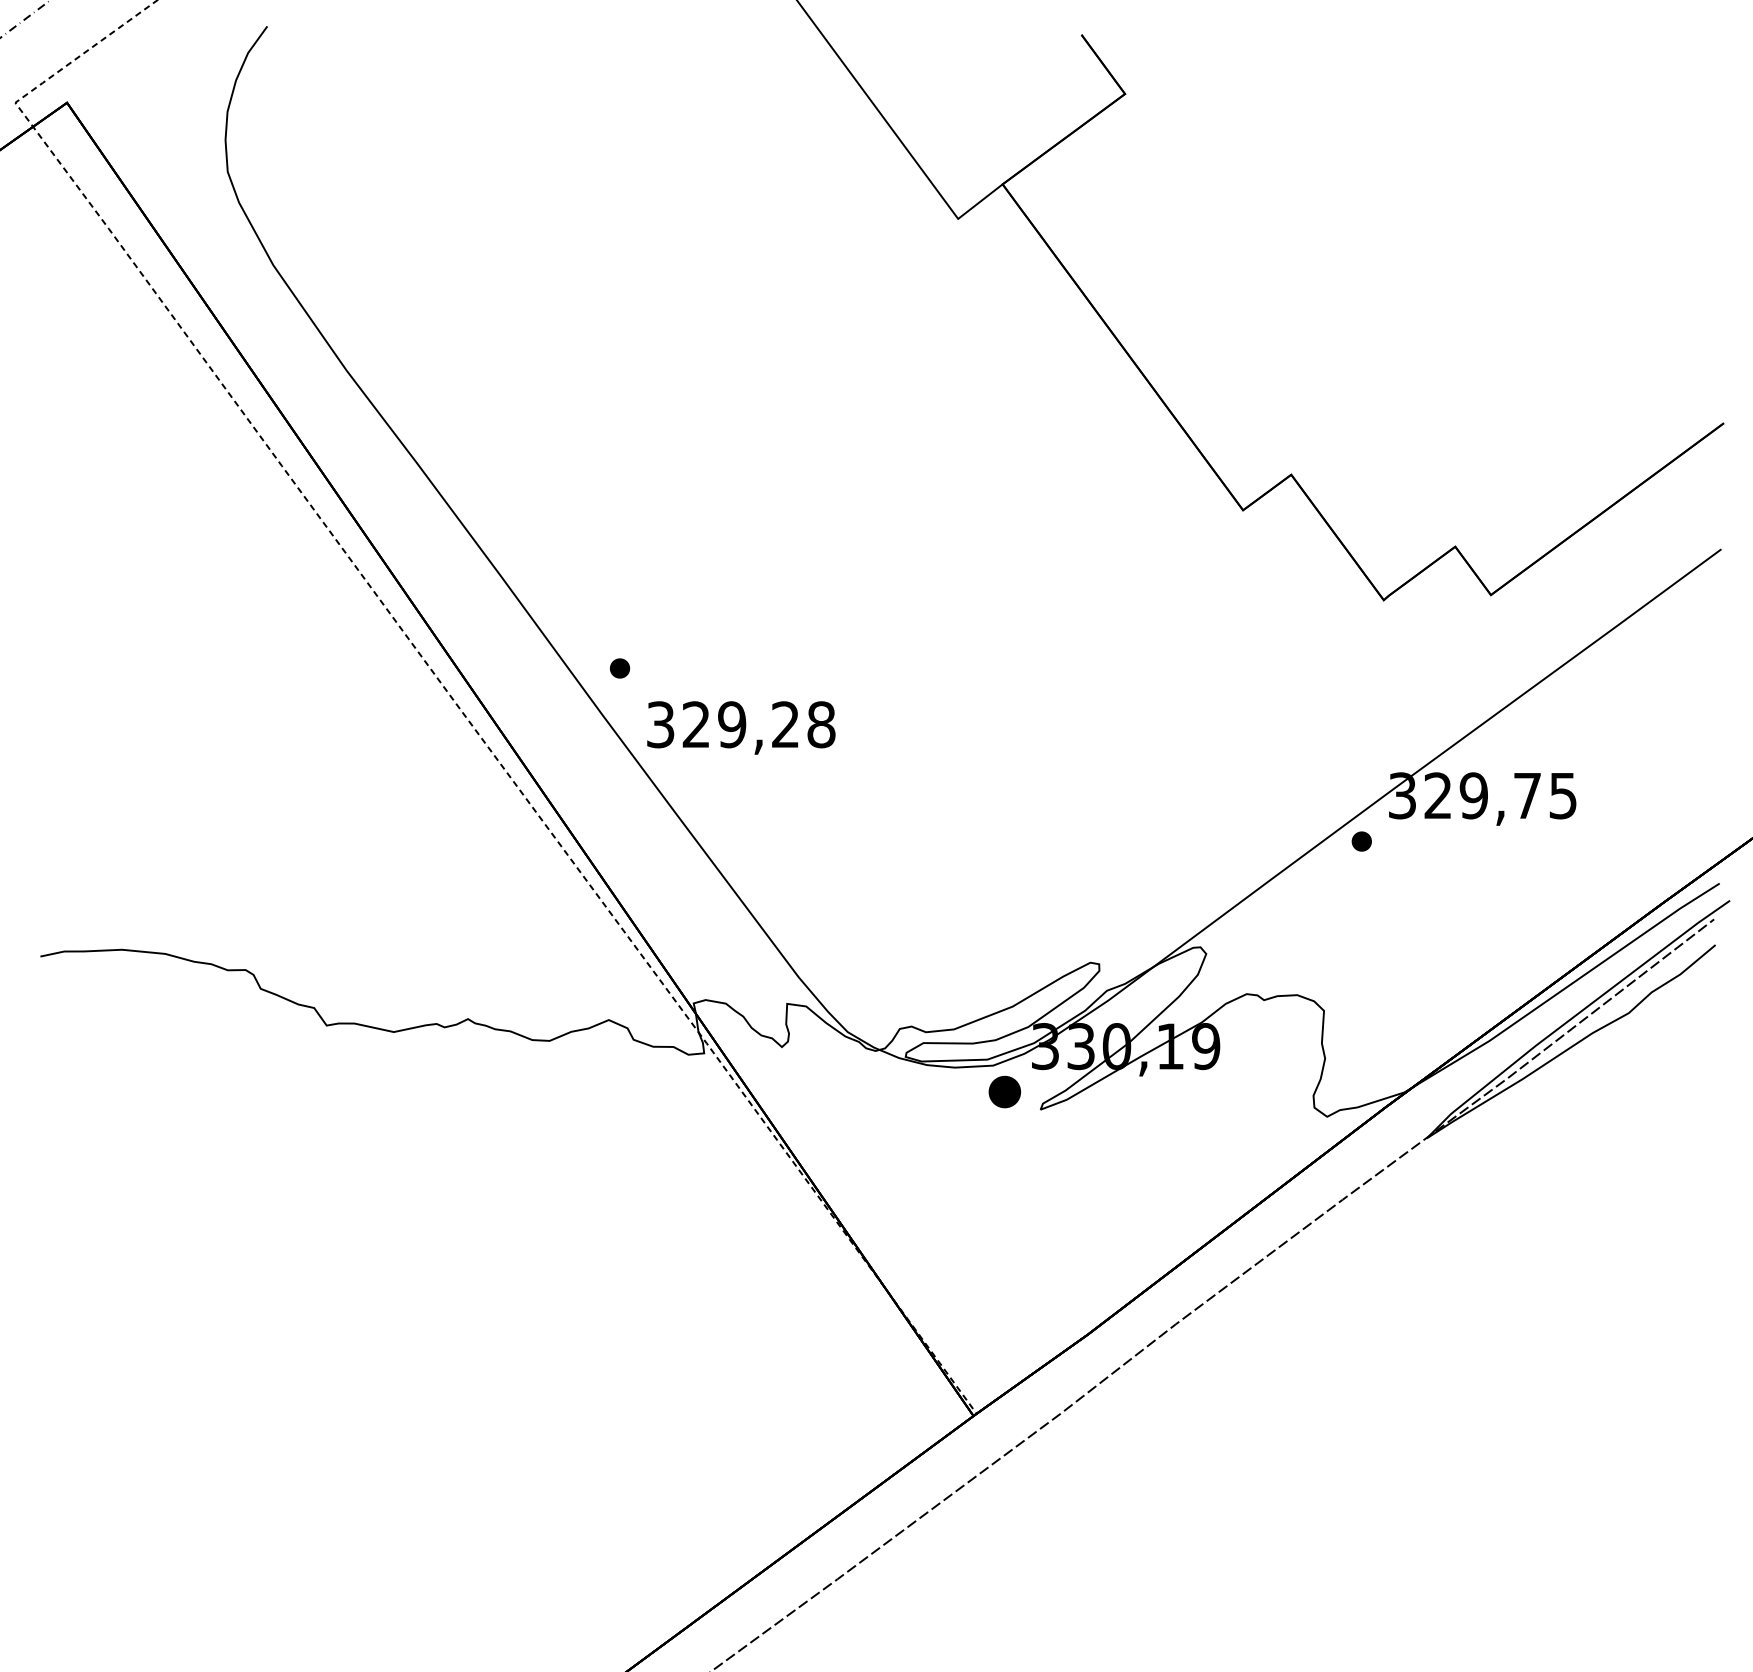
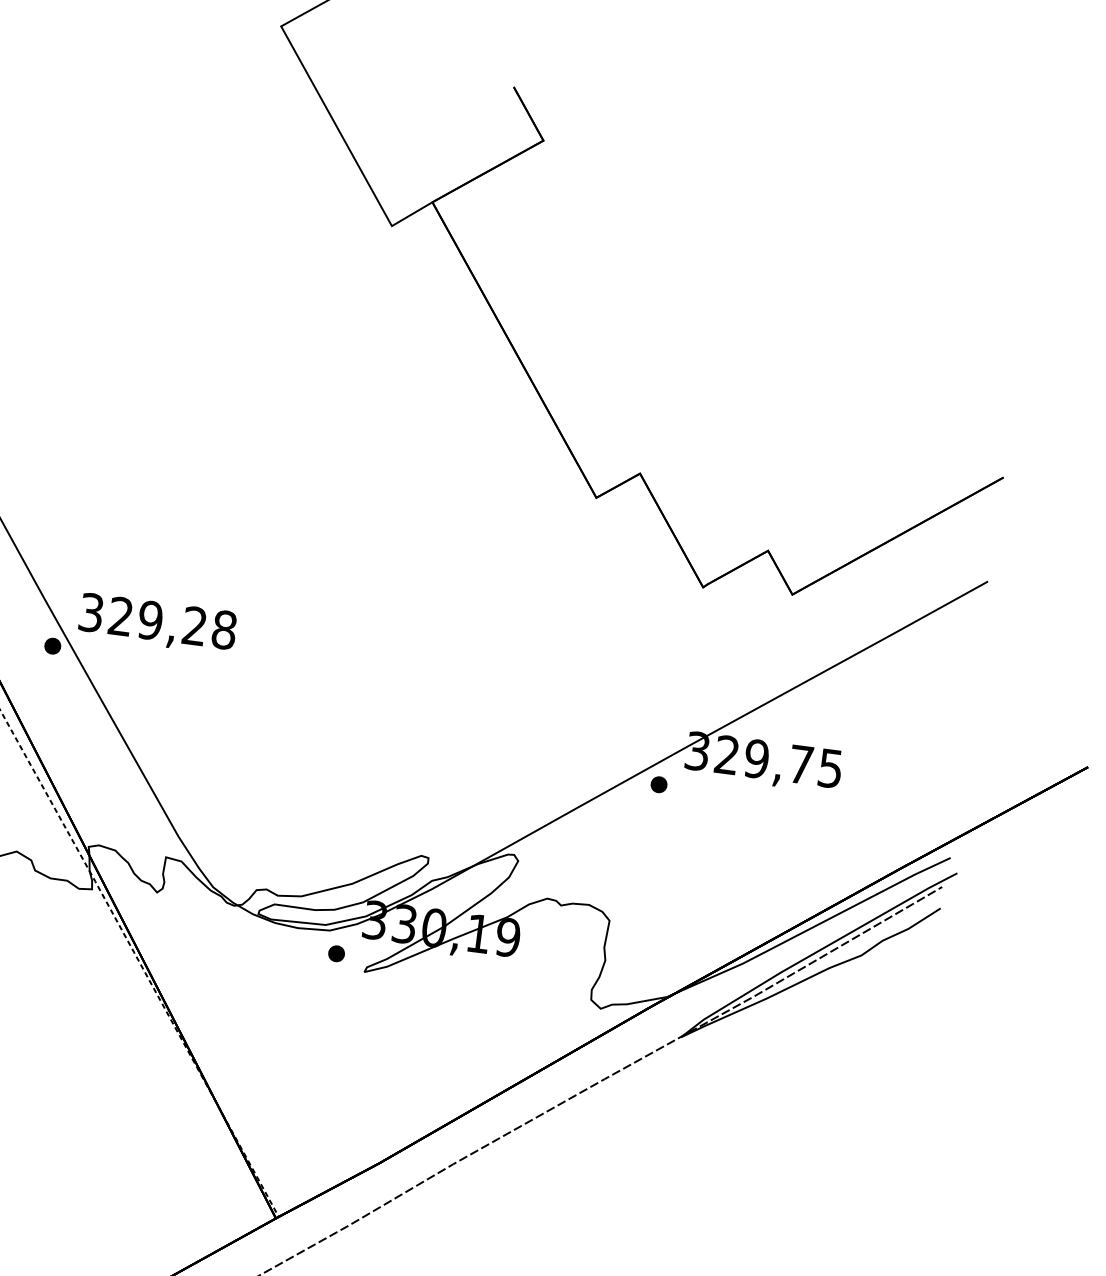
part: (620, 668) -> (53, 646), moved
part: (1004, 1092) -> (336, 954), size x0.62

